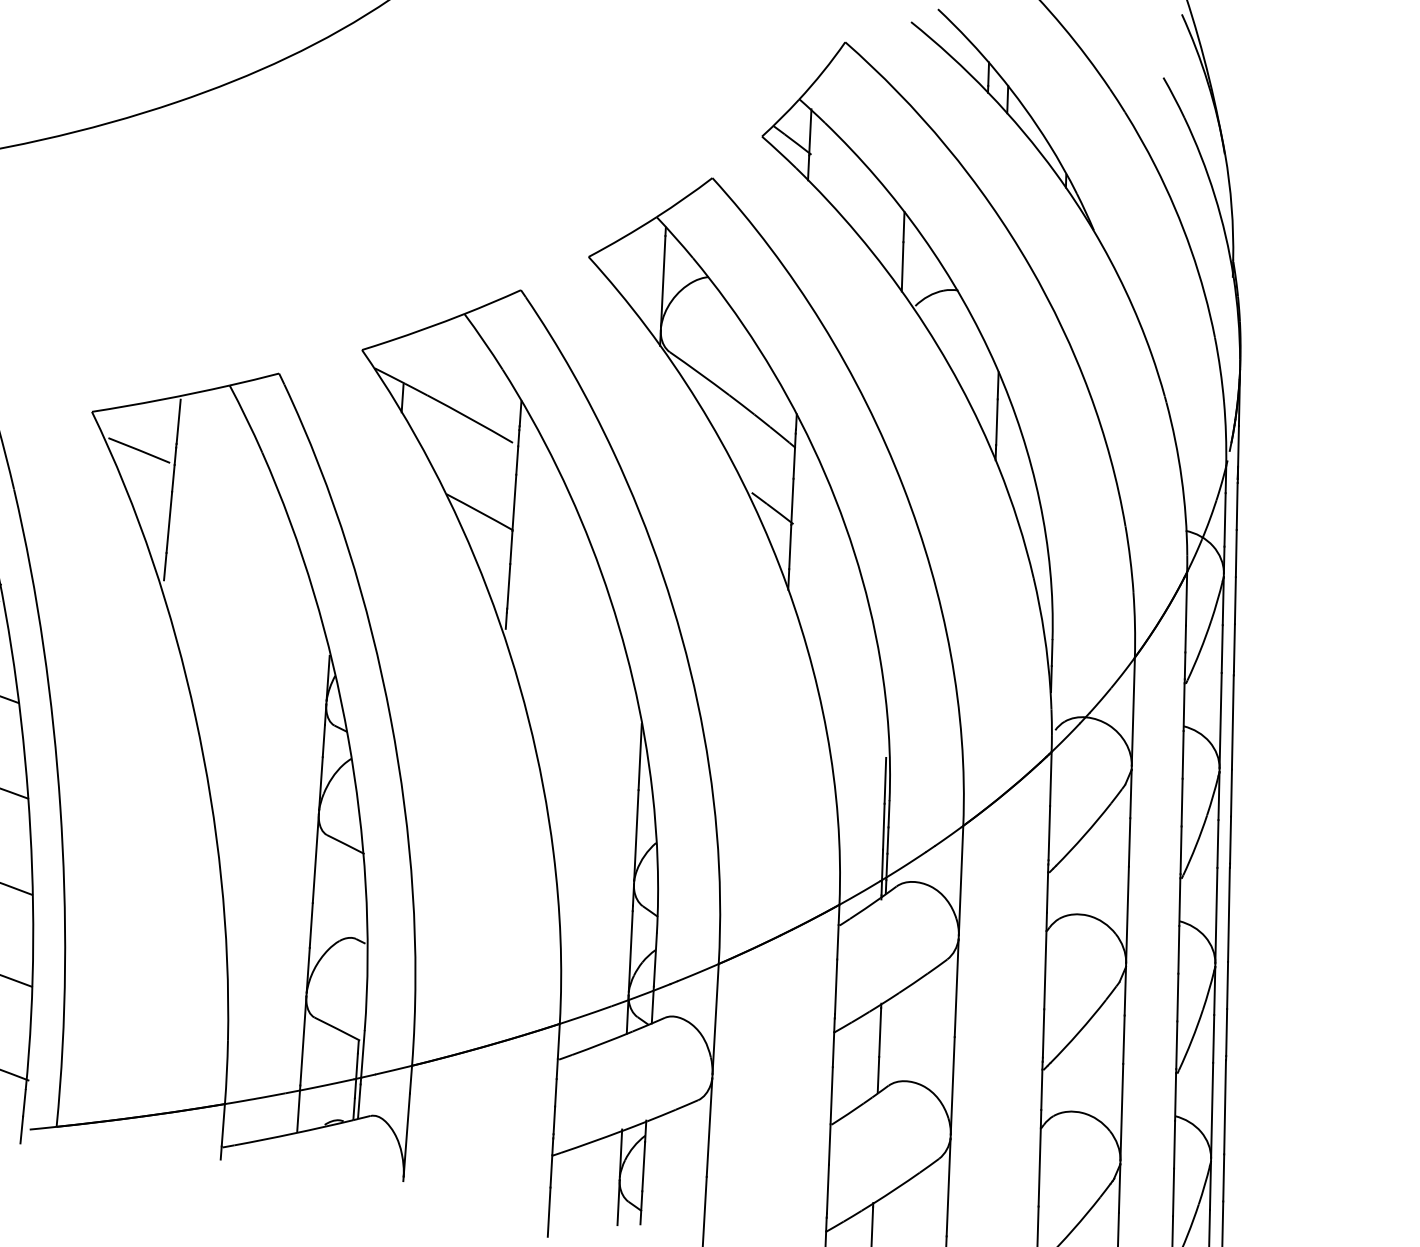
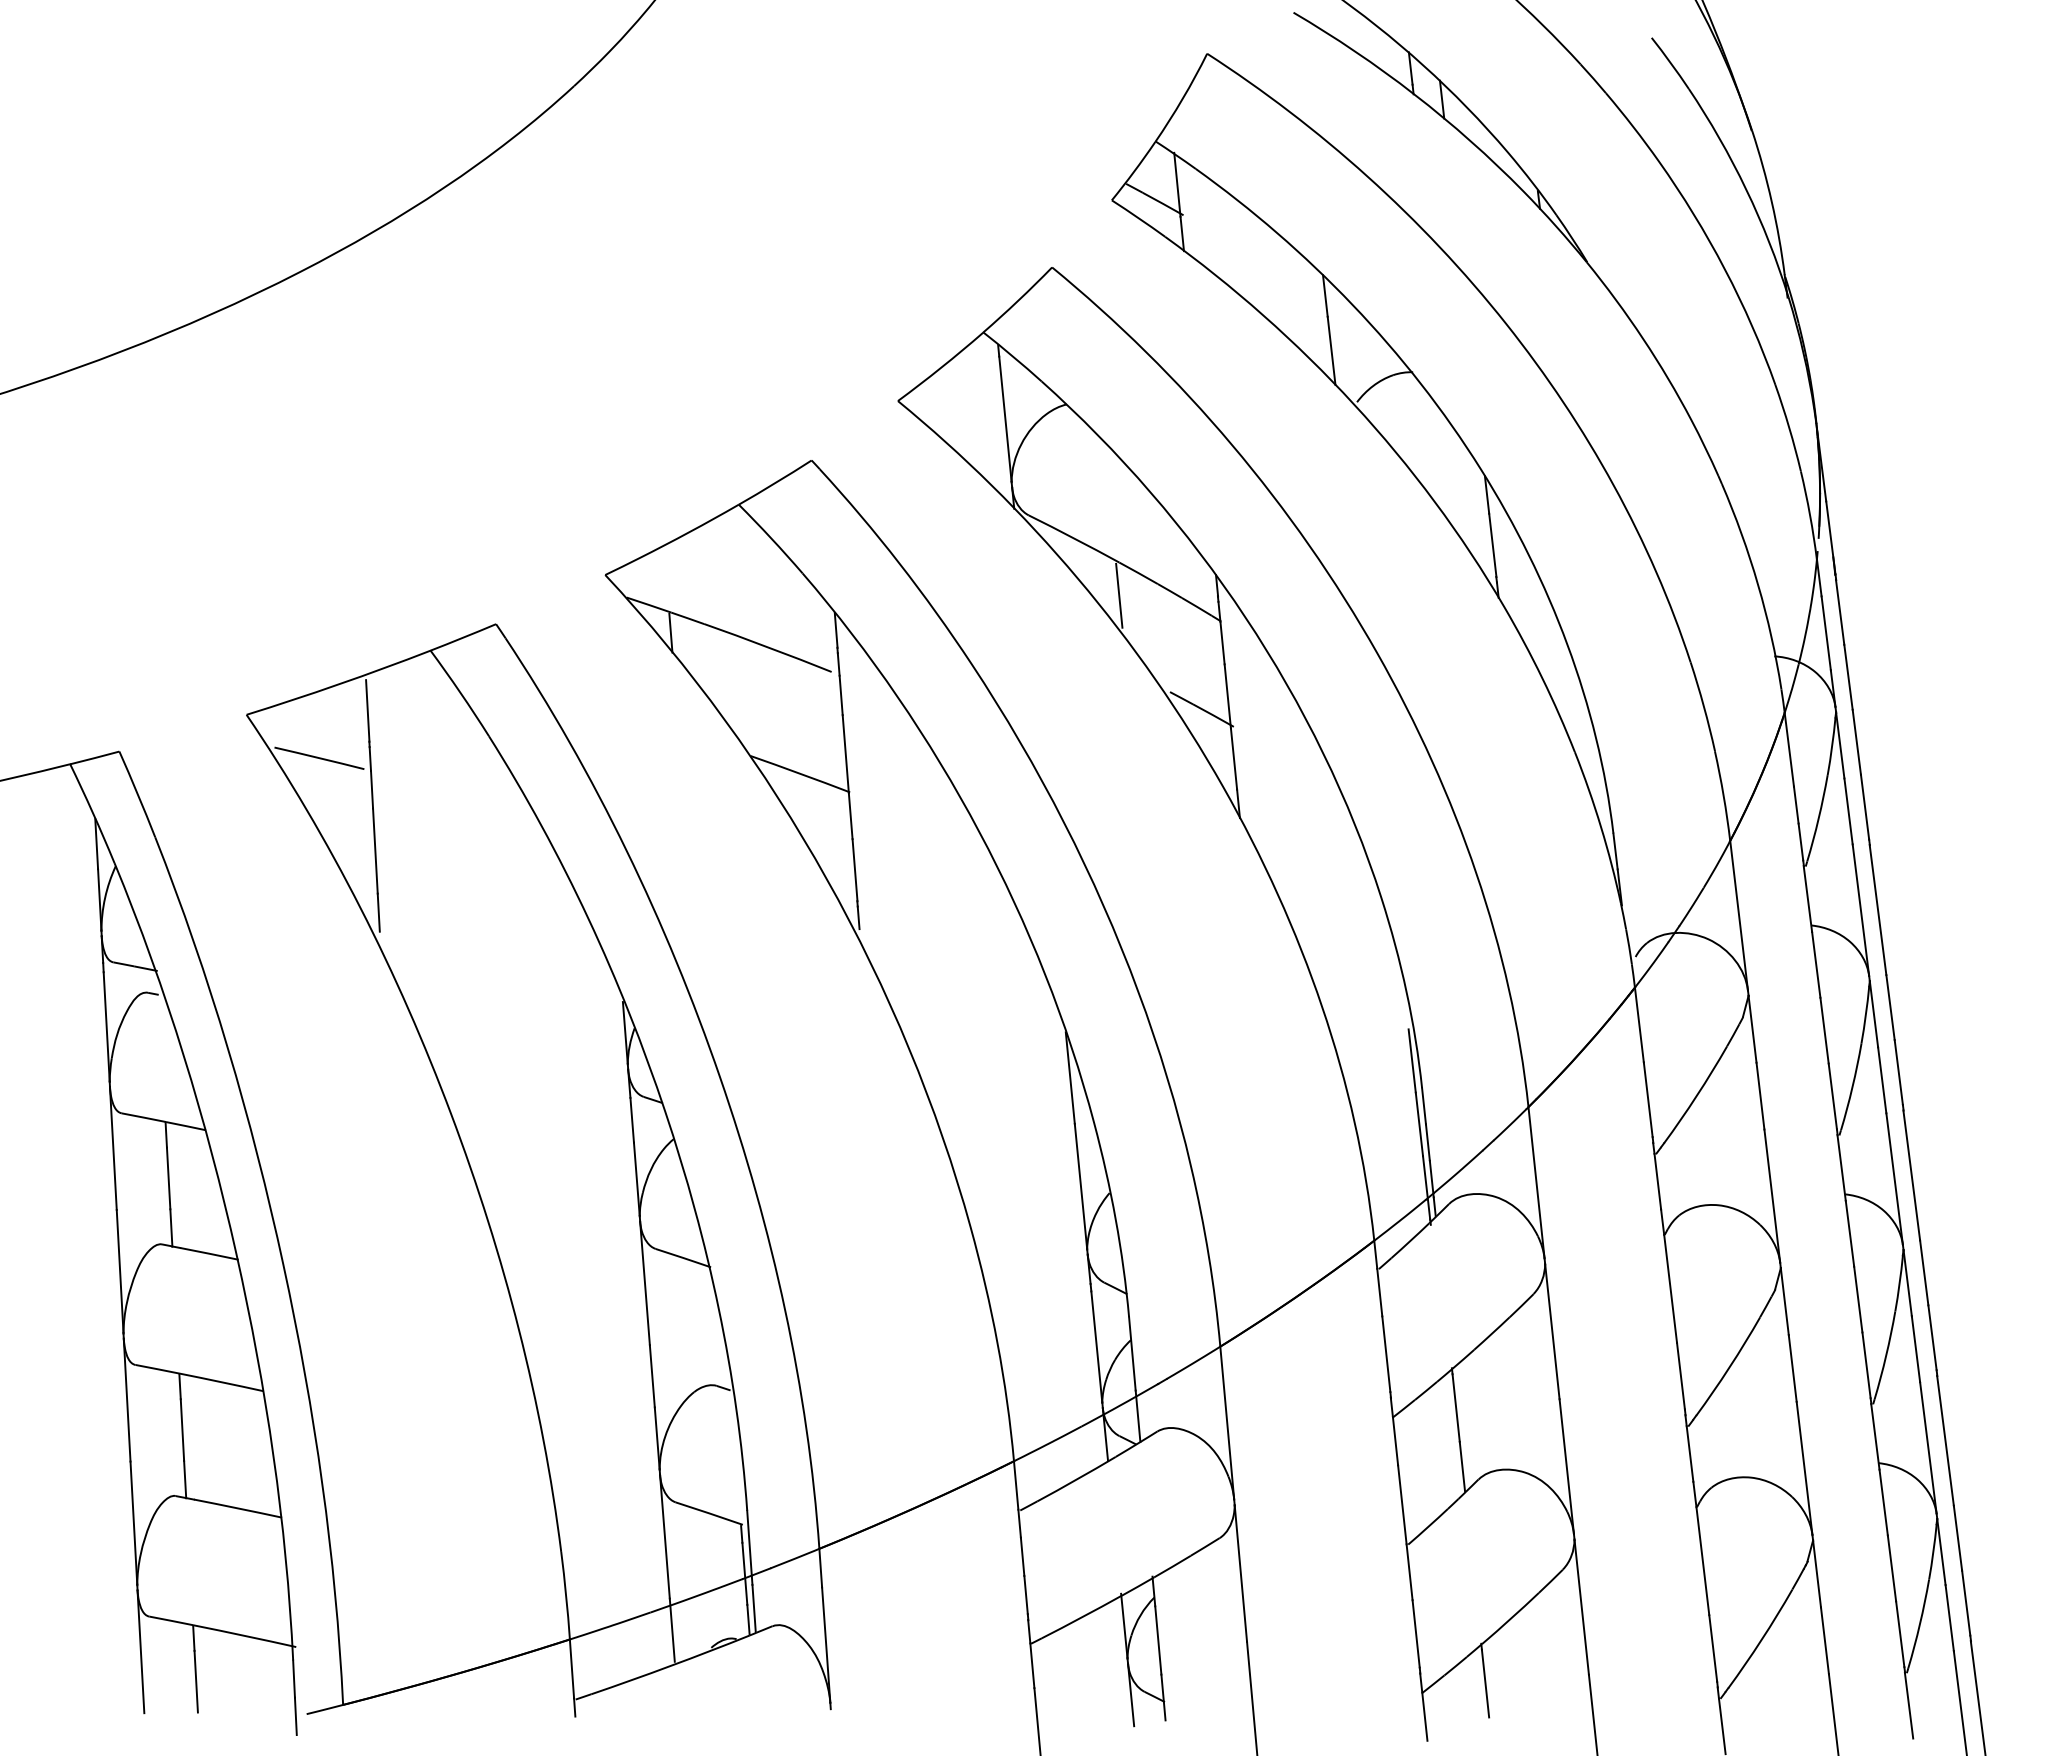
line: (725, 418) -> (1119, 595), added

